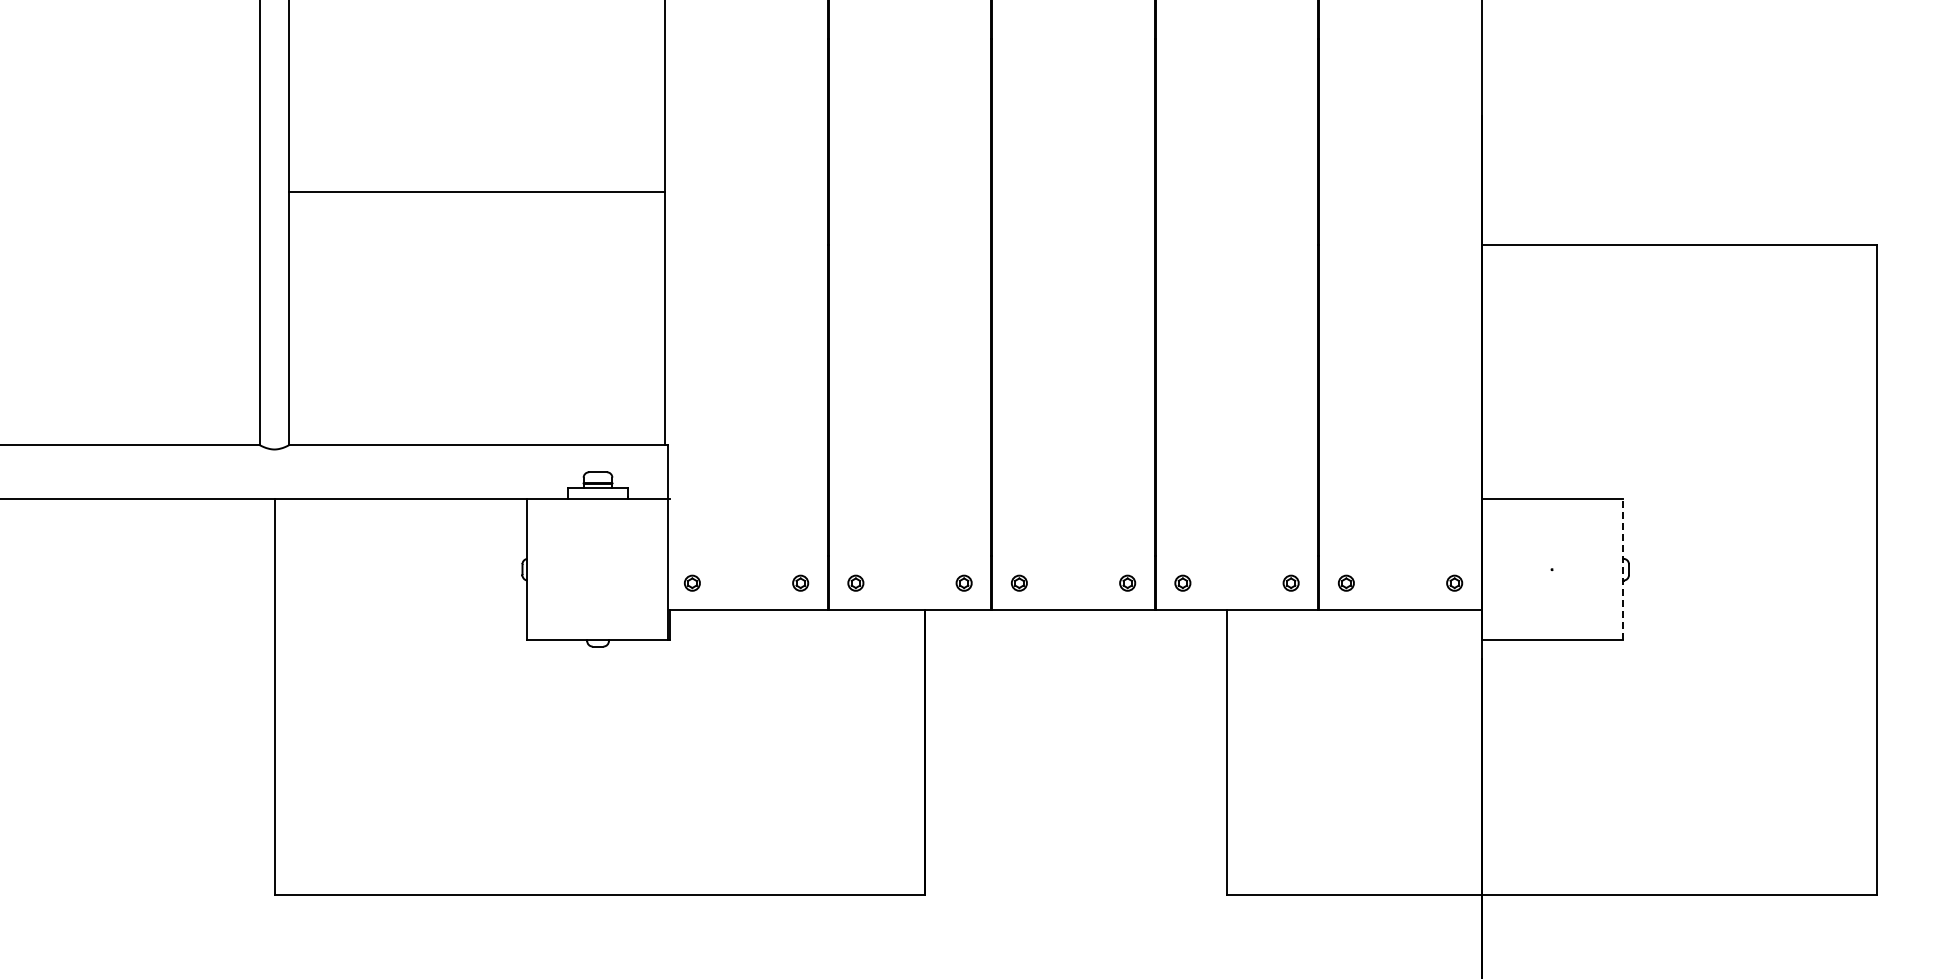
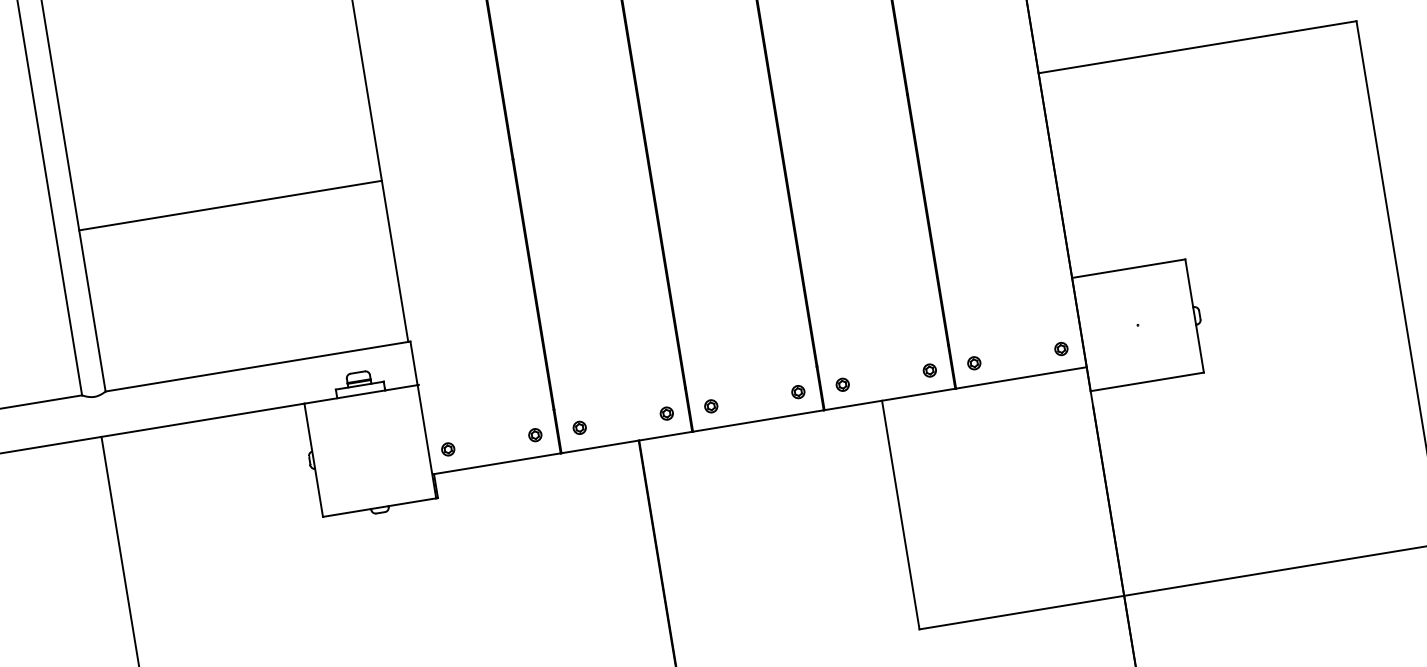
line: (477, 191) -> (230, 205), moved
line: (1622, 569) -> (1194, 315), dashed -> solid

